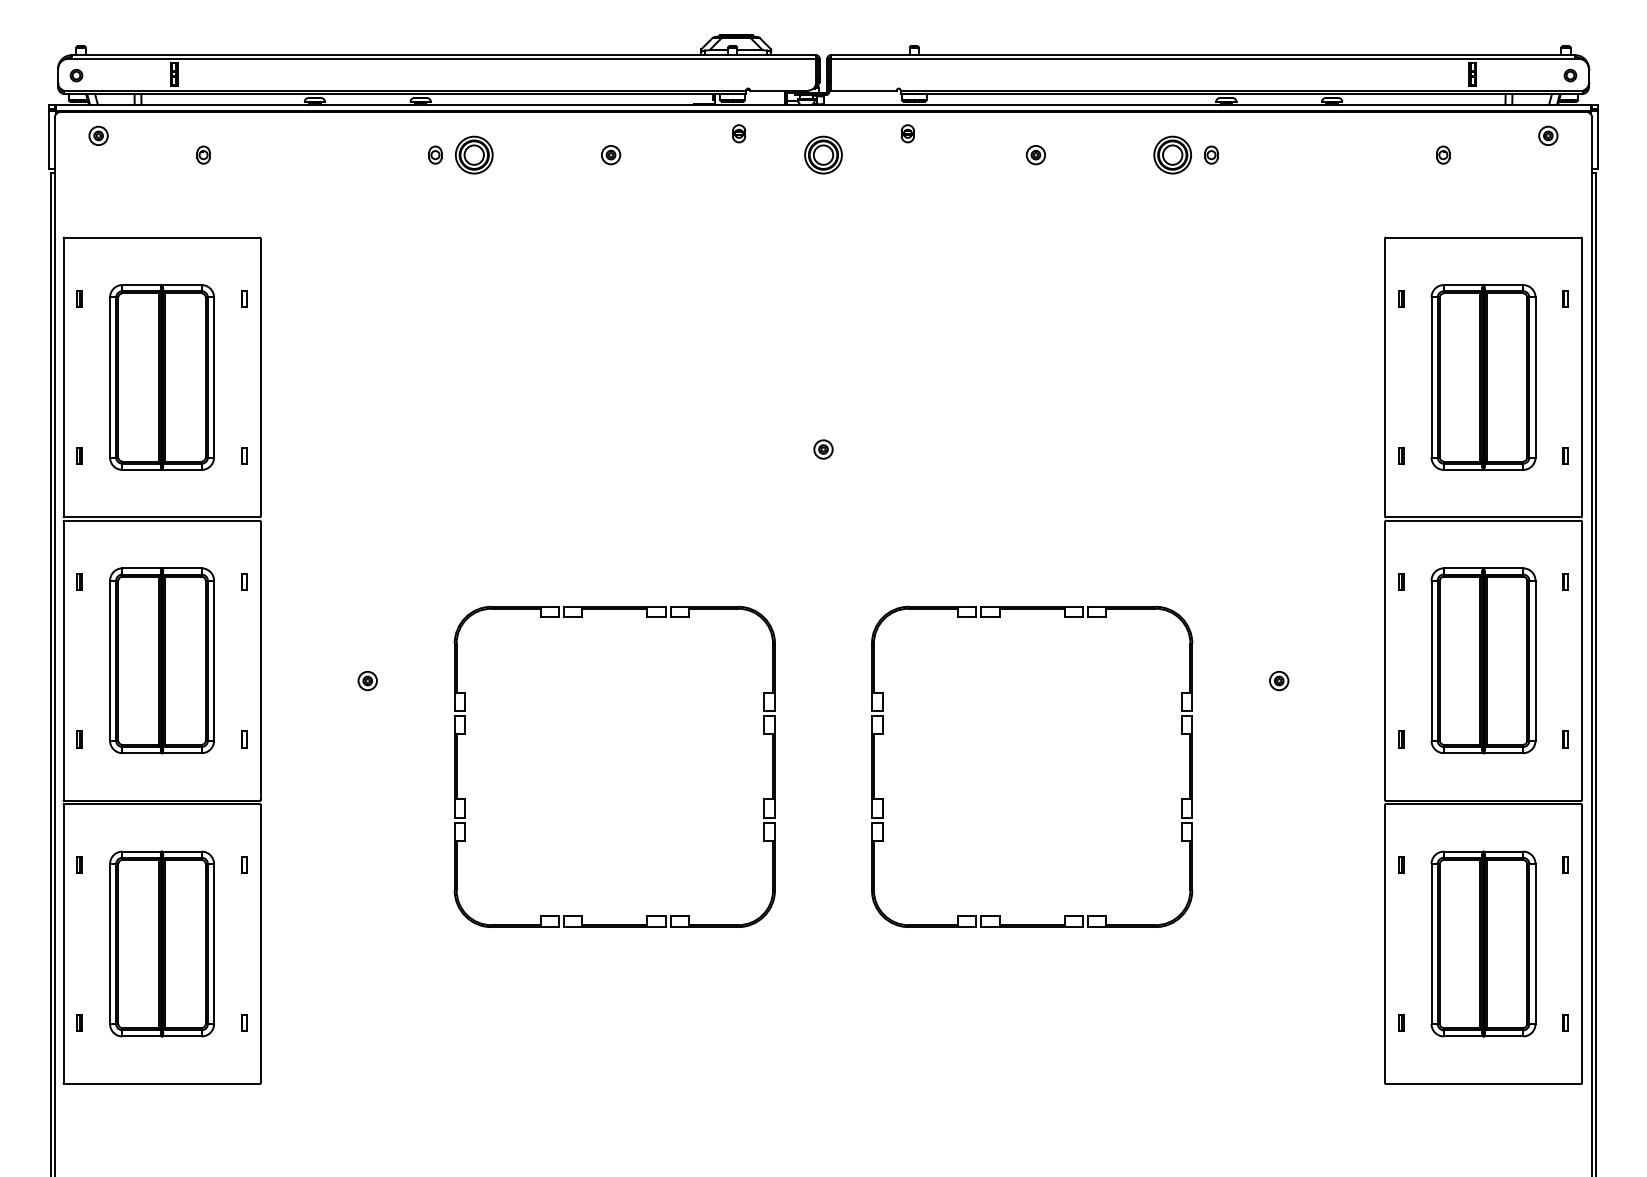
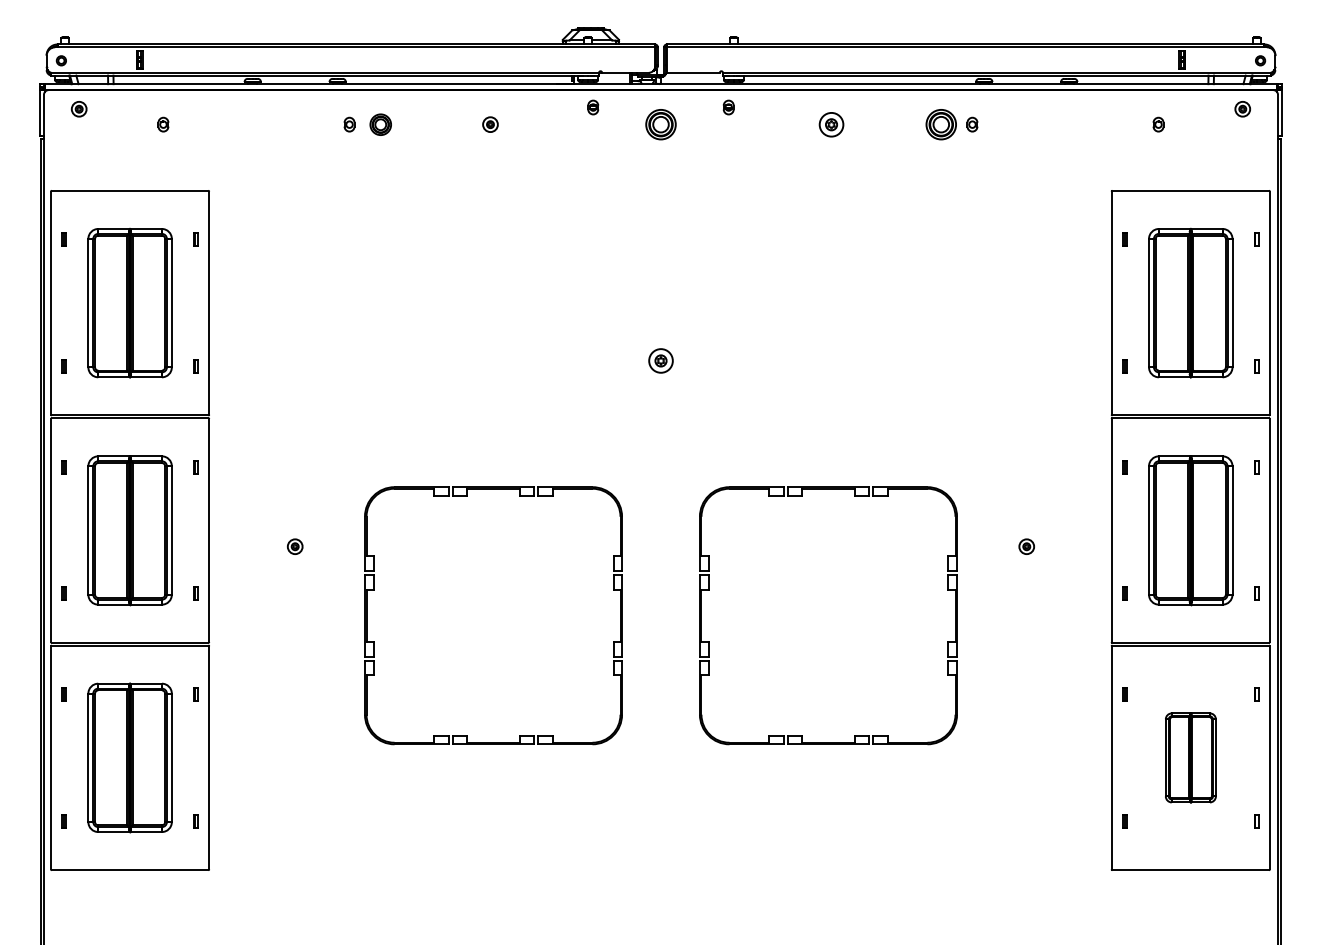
part: (474, 154) -> (380, 124), size x0.7
part: (1035, 154) -> (831, 124), size x1.6
part: (822, 448) -> (660, 360), size x1.6
part: (1483, 943) -> (1190, 757), size x0.6

